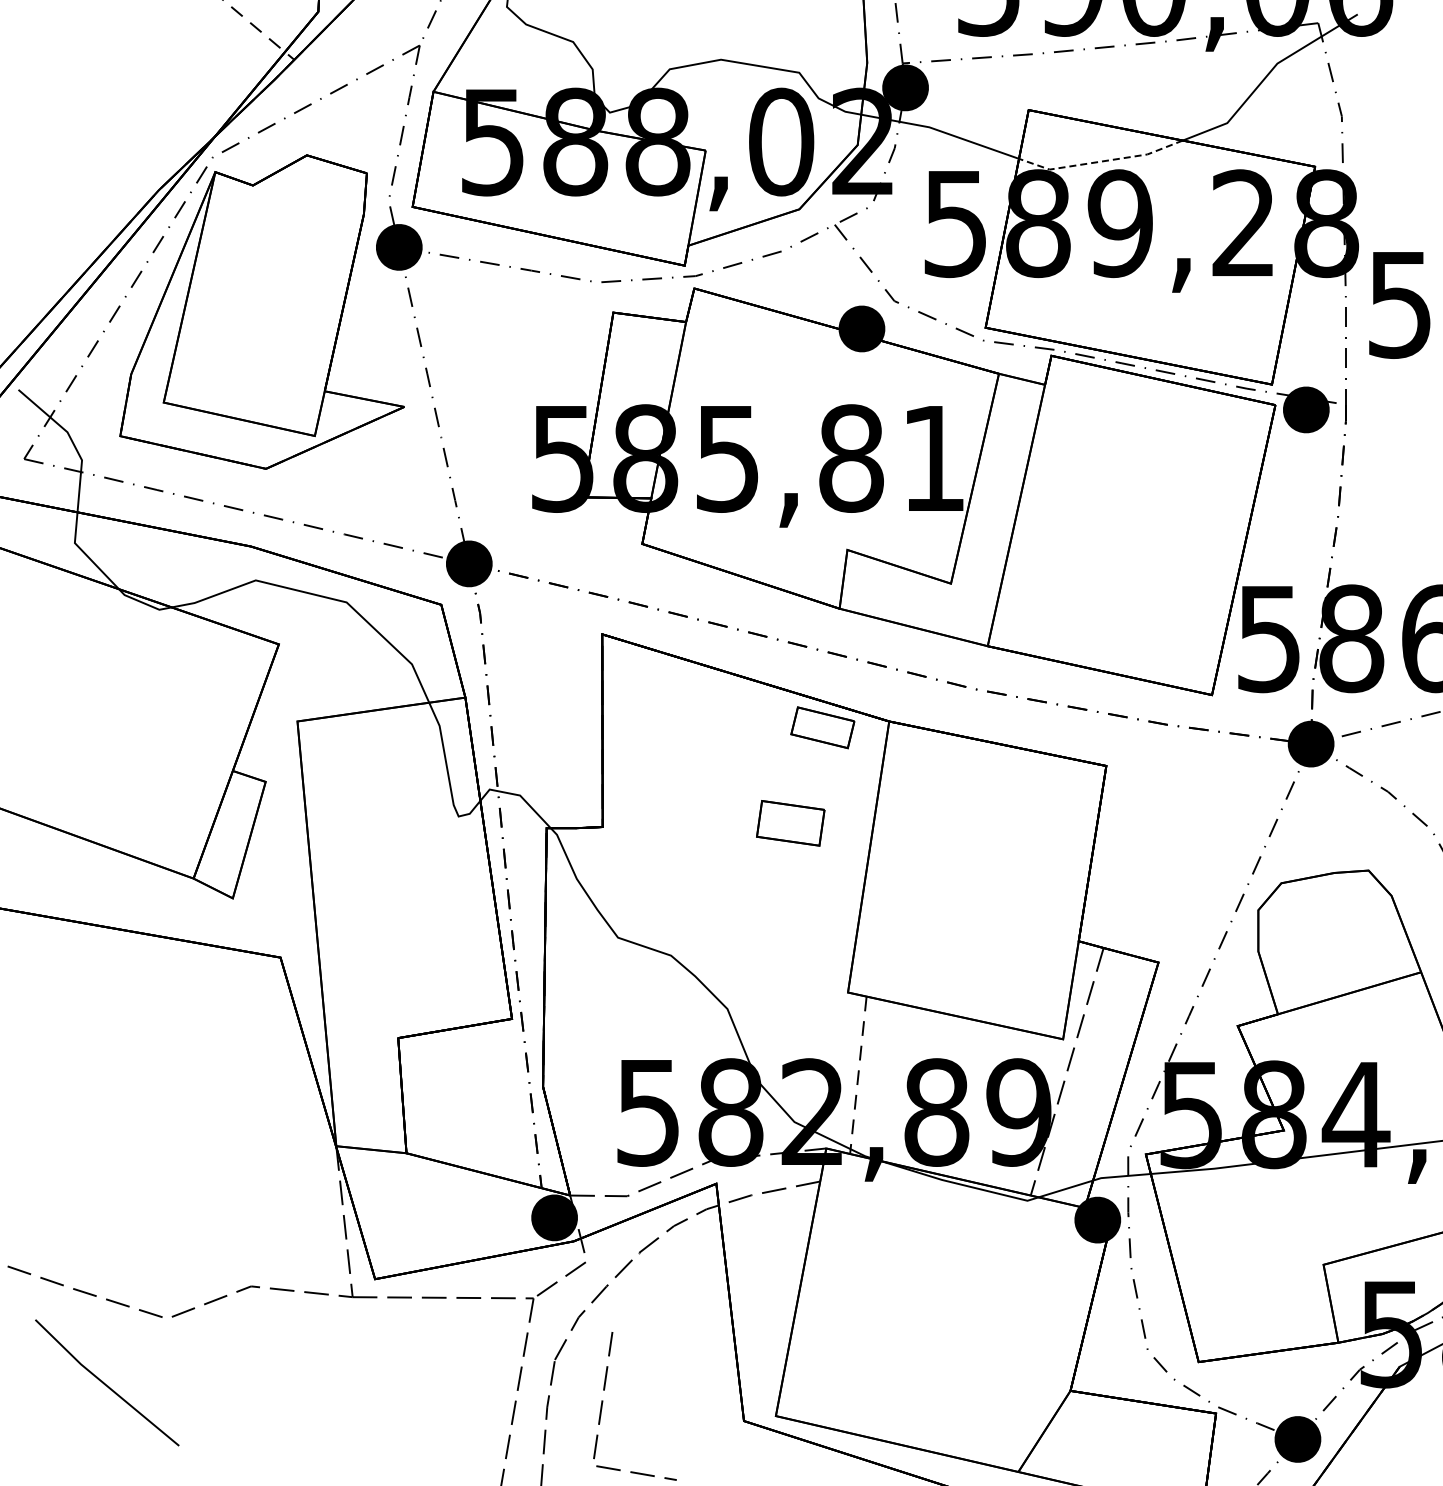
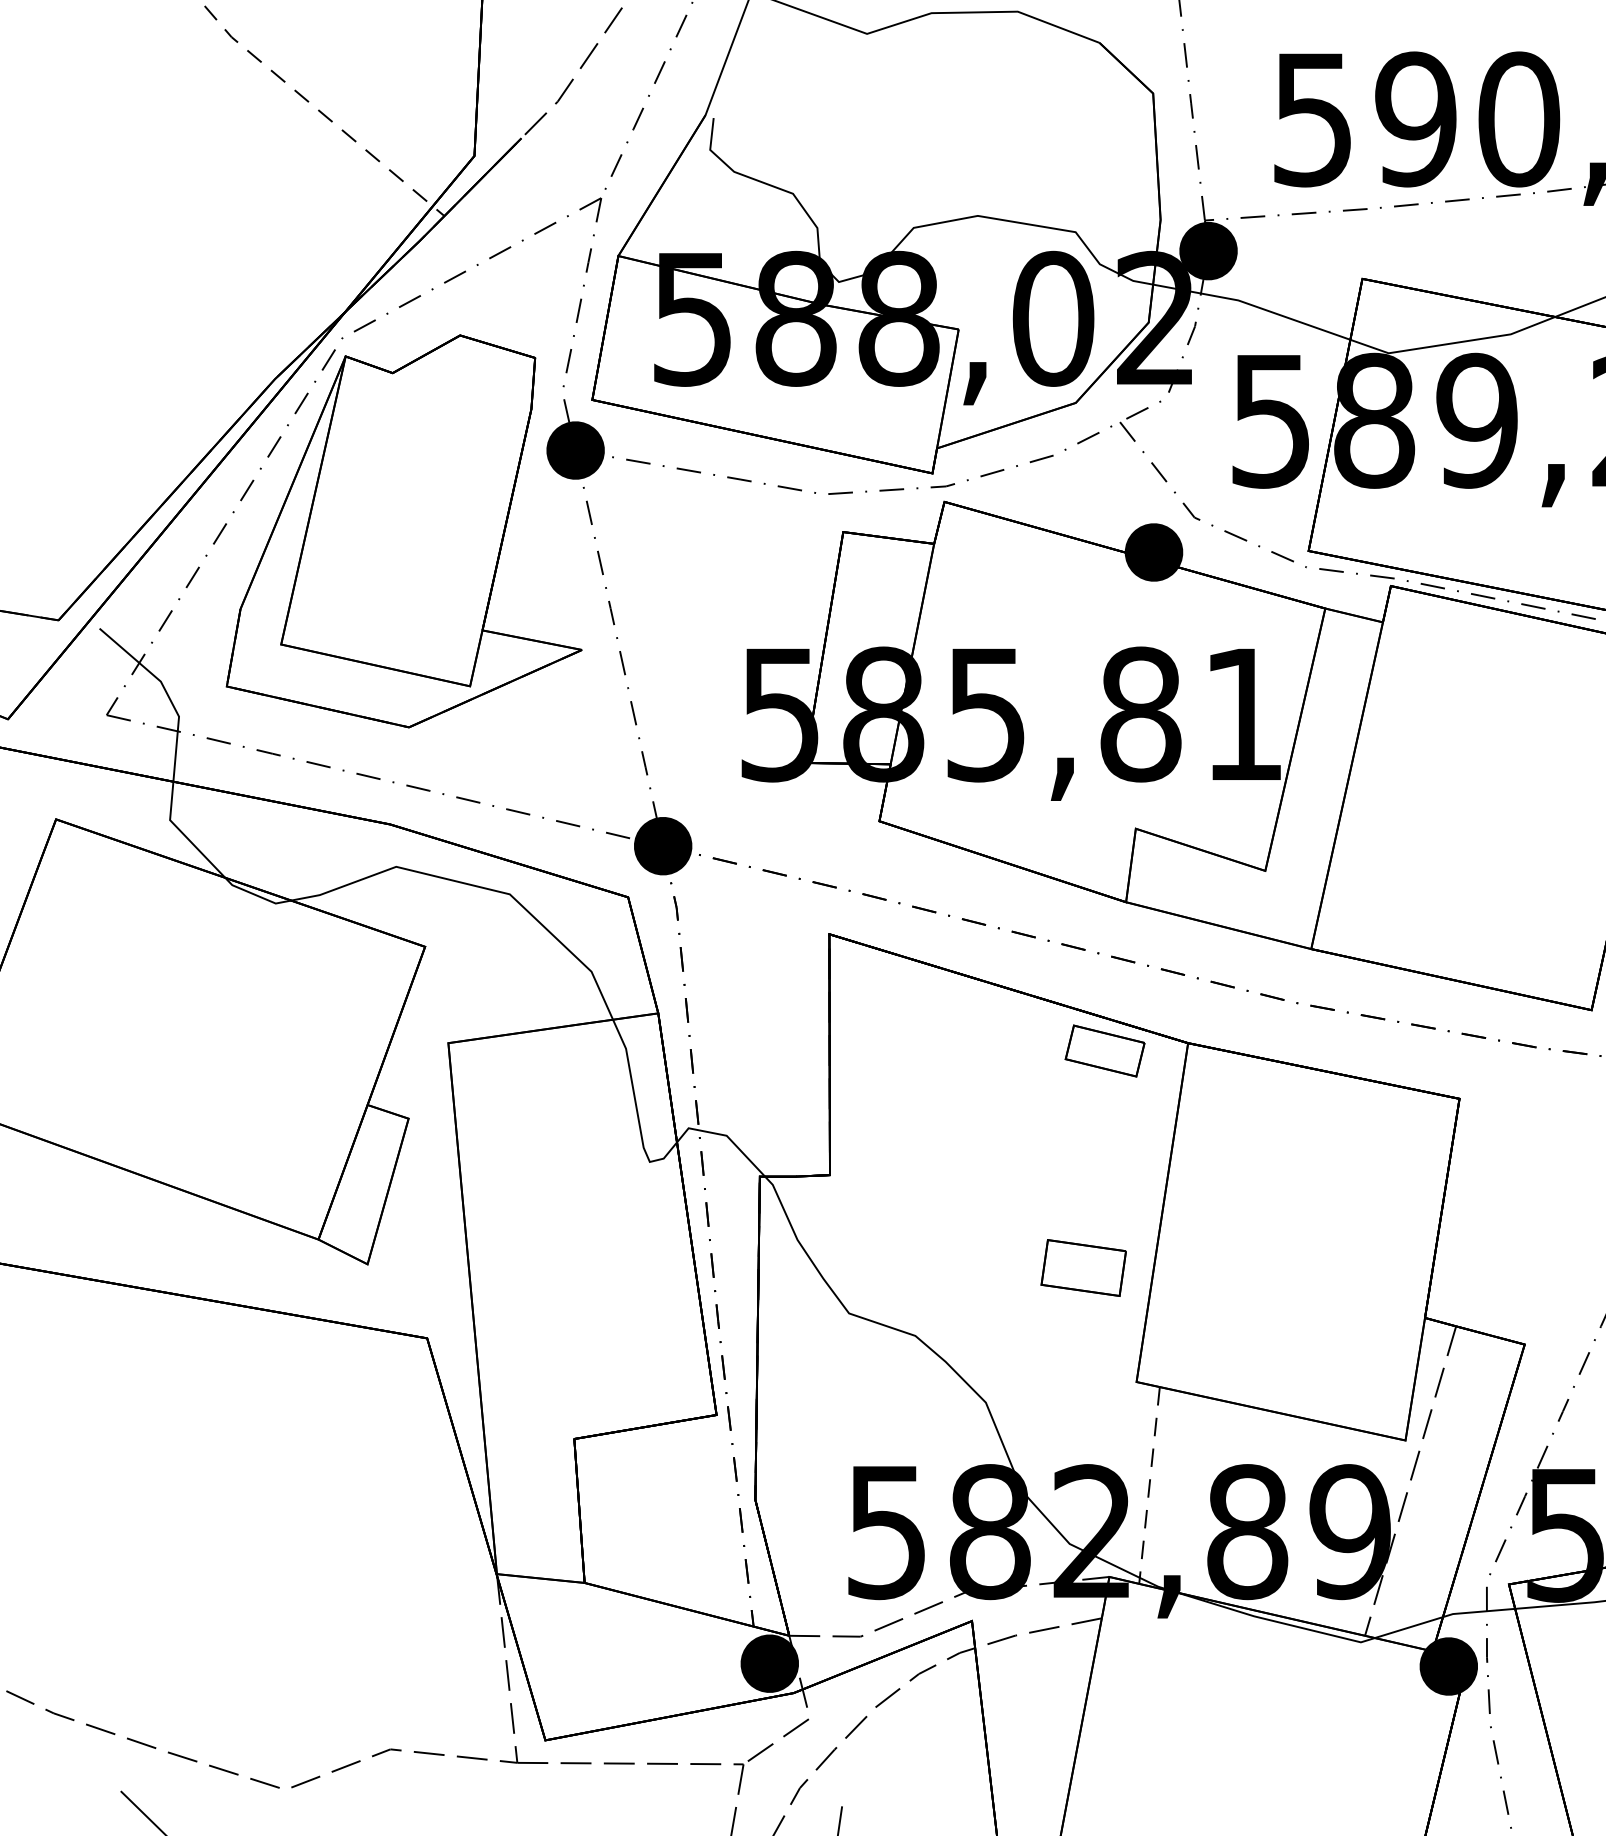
line: (1101, 161) -> (1453, 343), dashed -> solid
part: (790, 823) -> (1083, 1268), moved

